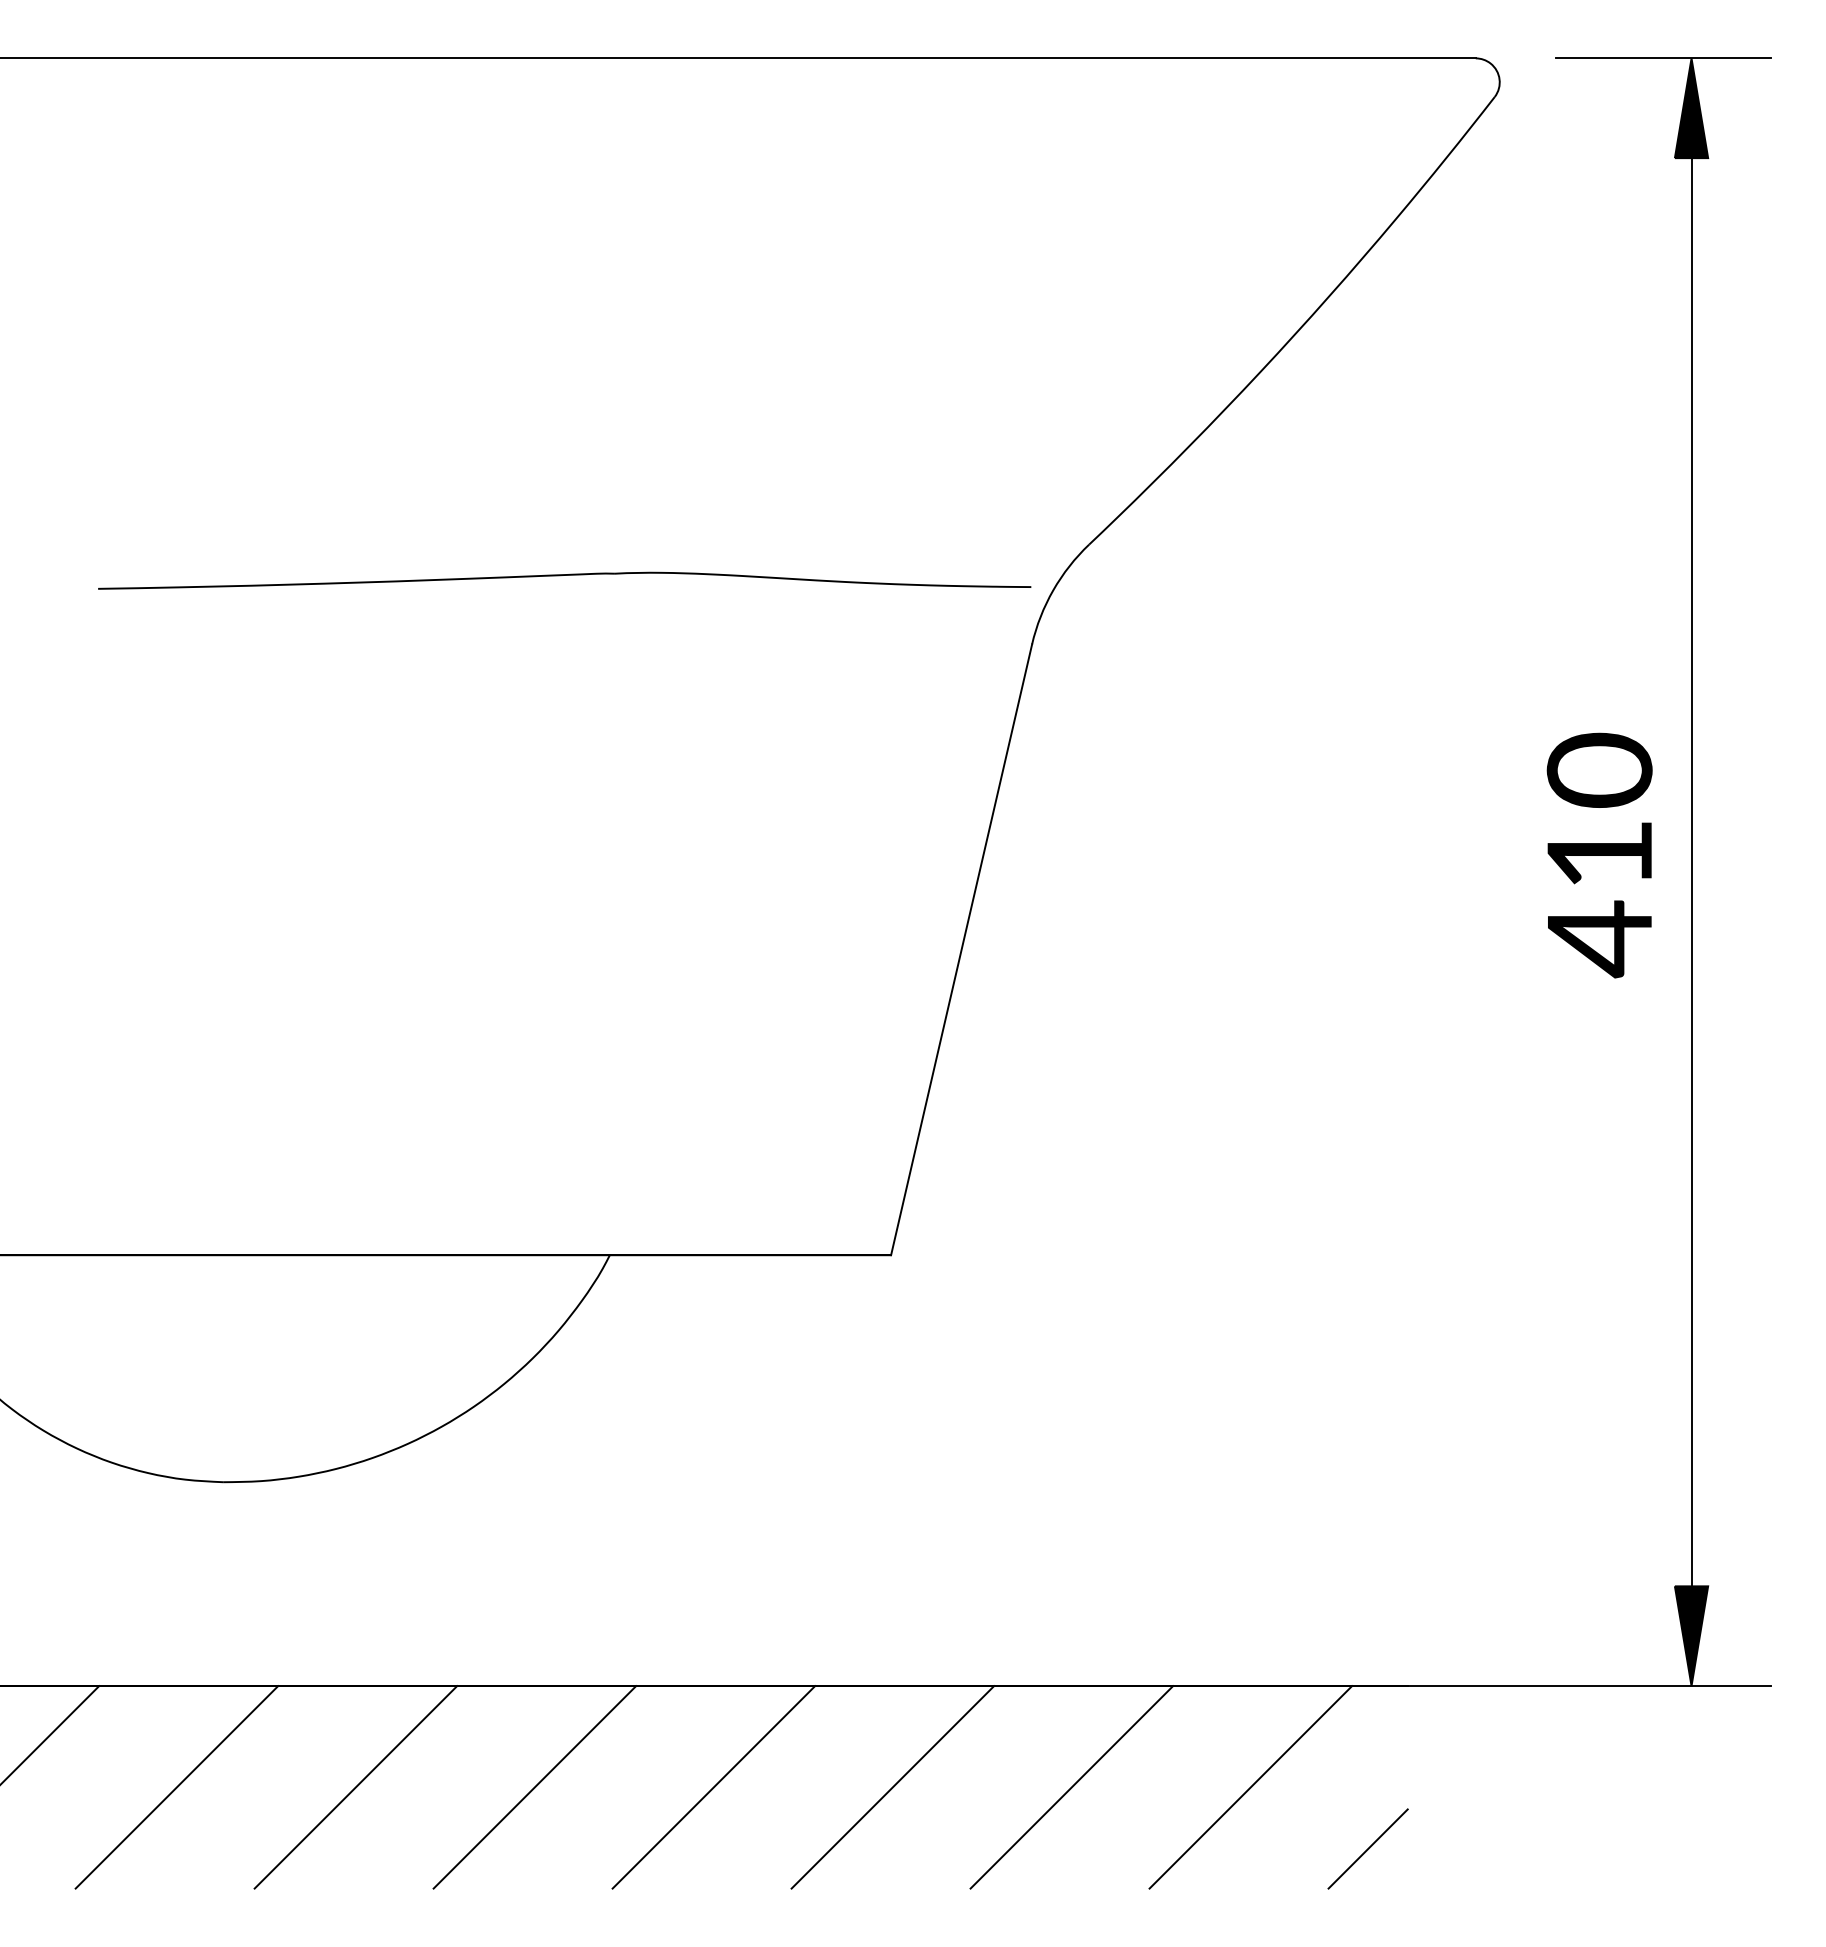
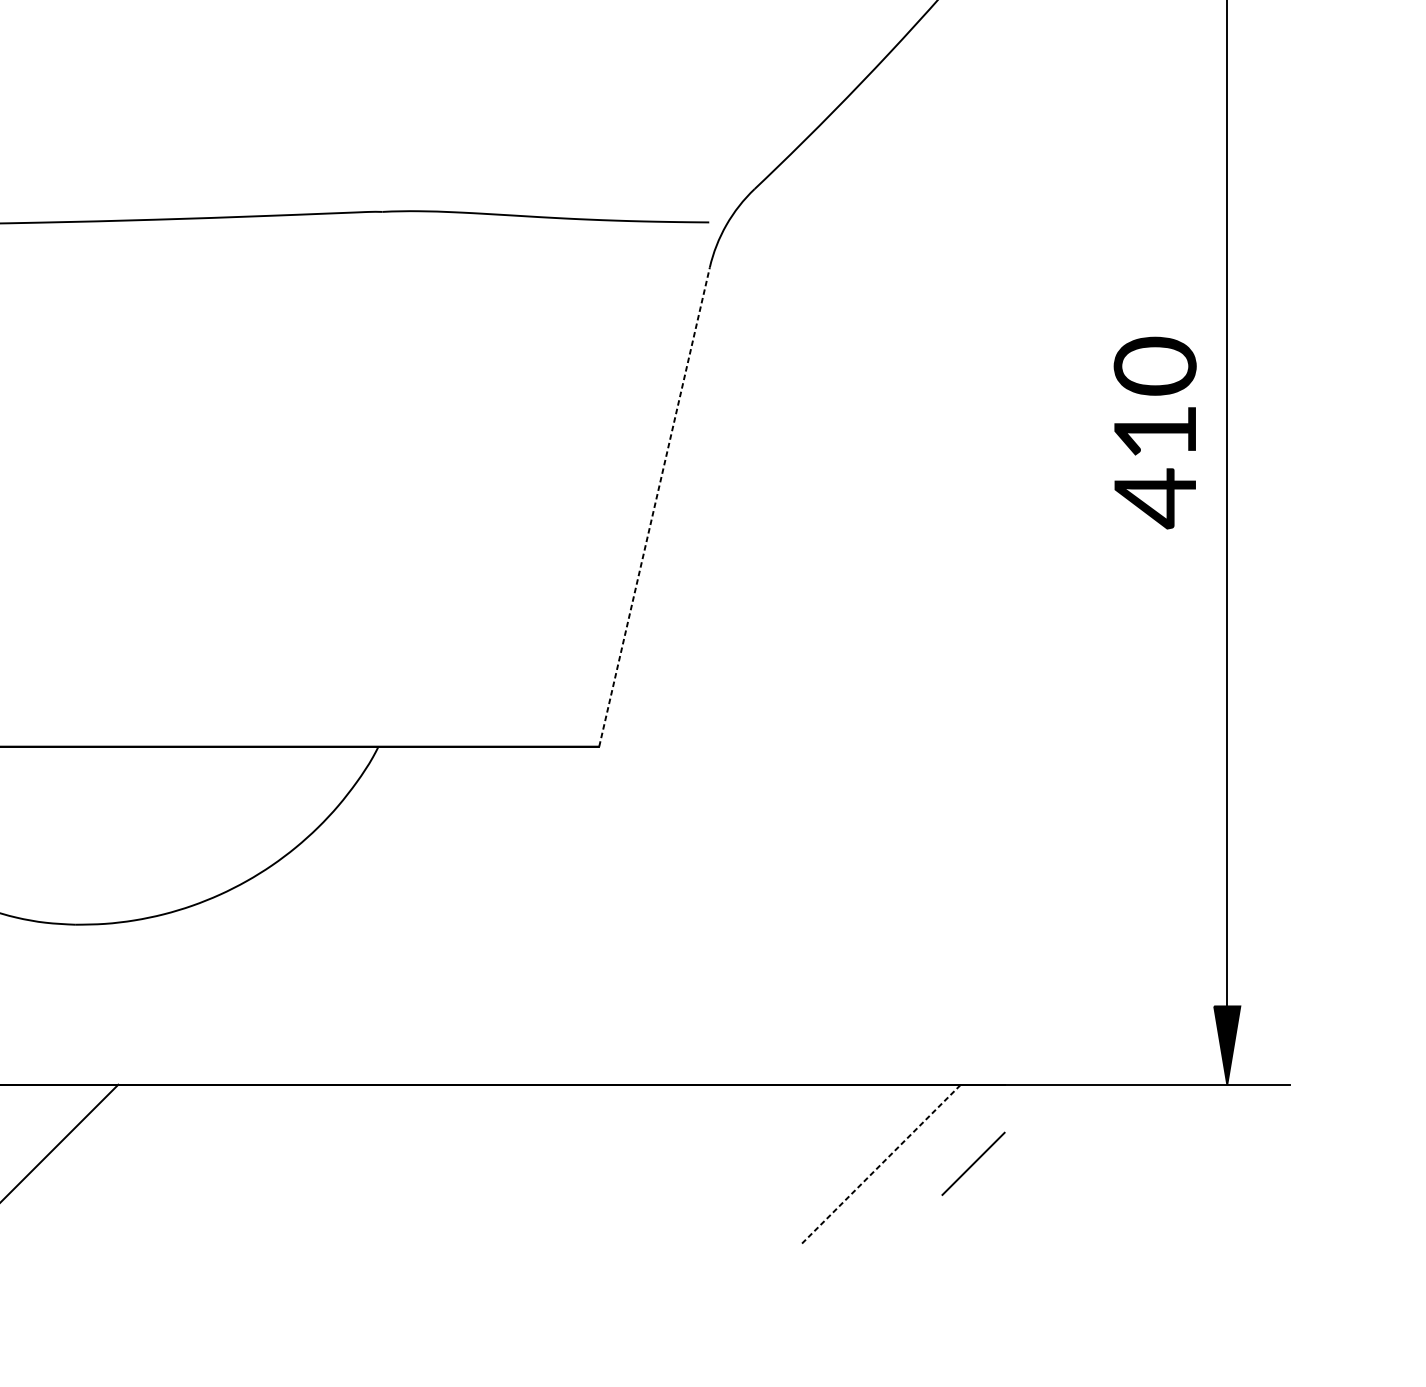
line: (961, 949) -> (654, 506), solid -> dashed
line: (355, 1787) -> (179, 1164), removed
line: (534, 1787) -> (319, 1164), removed
line: (713, 1787) -> (459, 1164), removed
line: (892, 1787) -> (600, 1164), removed
line: (1071, 1787) -> (740, 1164), removed
line: (1251, 1787) -> (882, 1164), solid -> dashed
line: (1367, 1848) -> (973, 1163), moved

